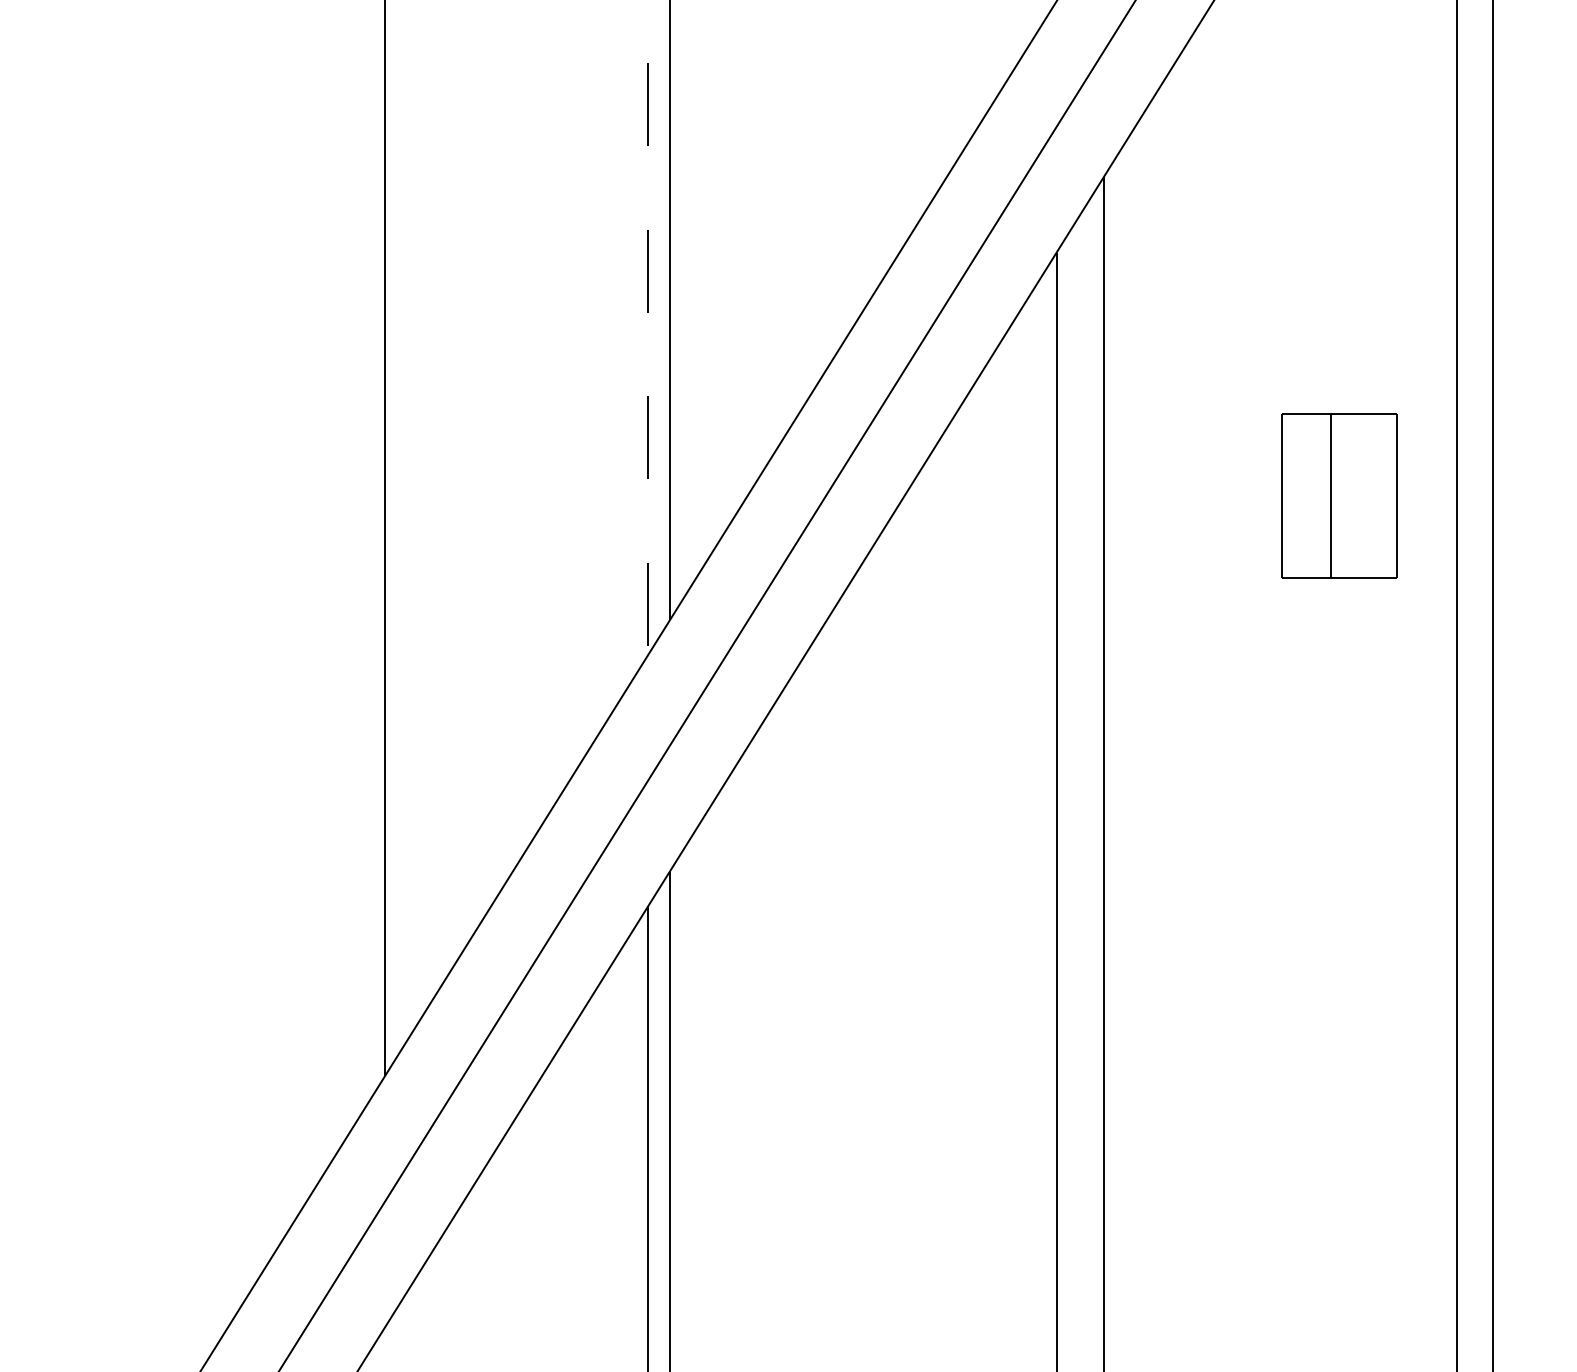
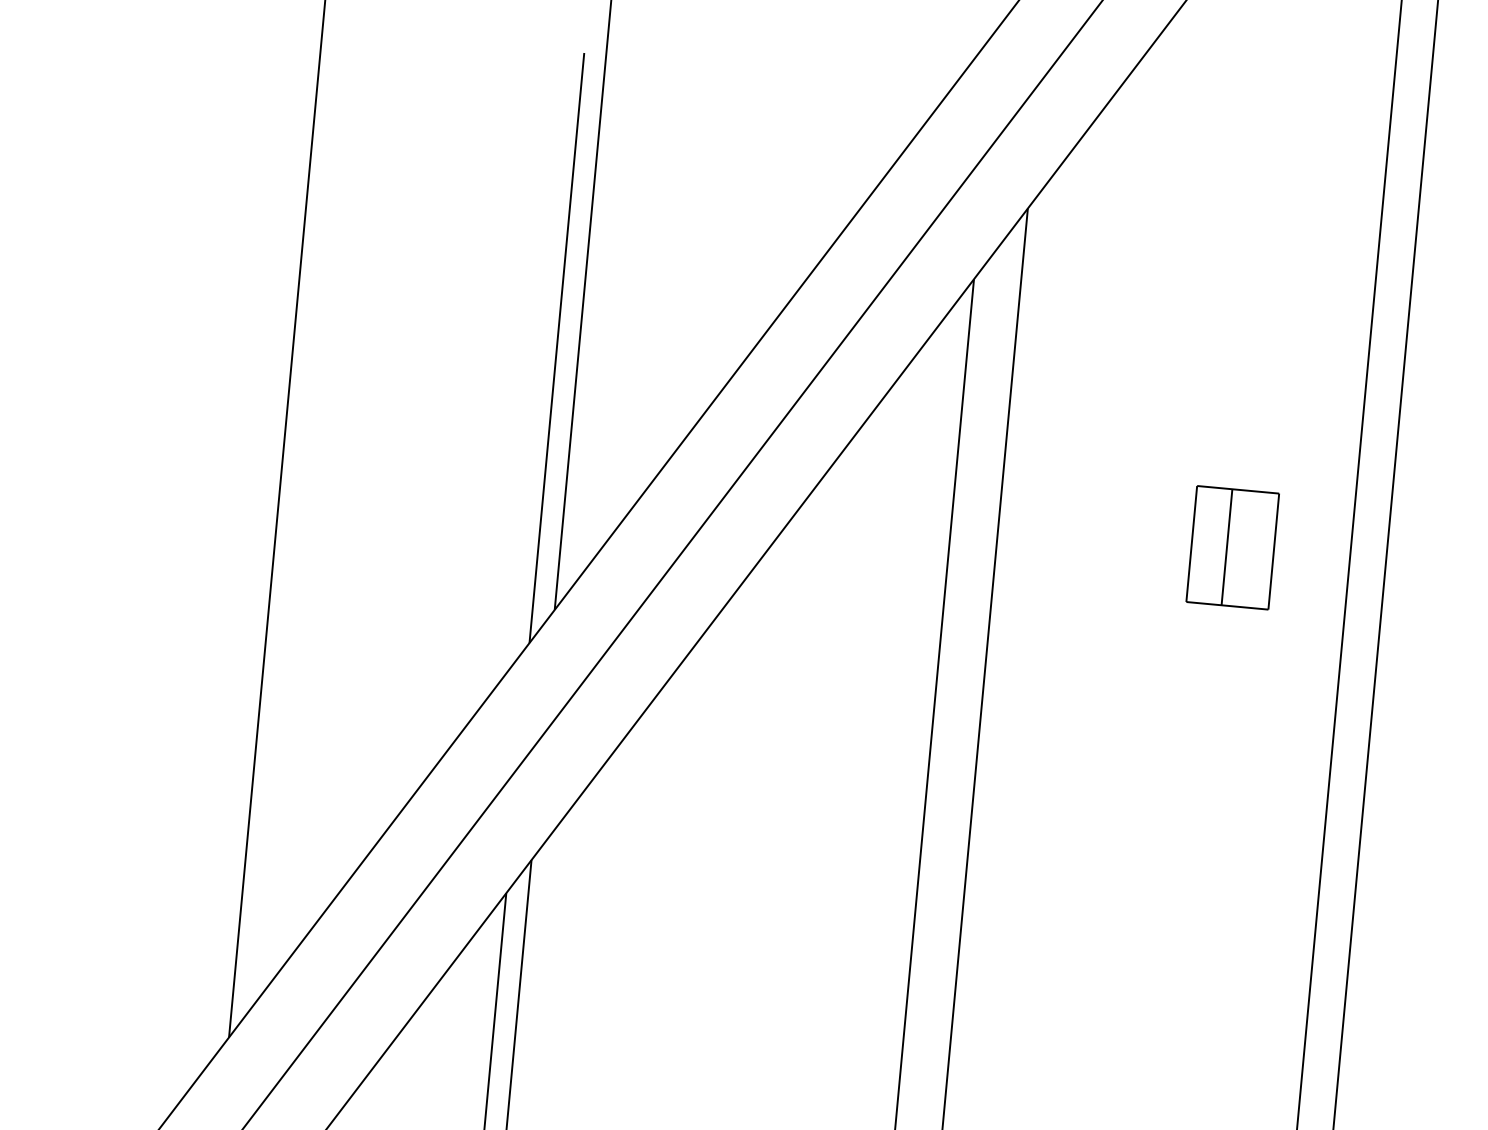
line: (647, 360) -> (556, 348), dashed -> solid
part: (1338, 495) -> (1232, 547), size x0.71

